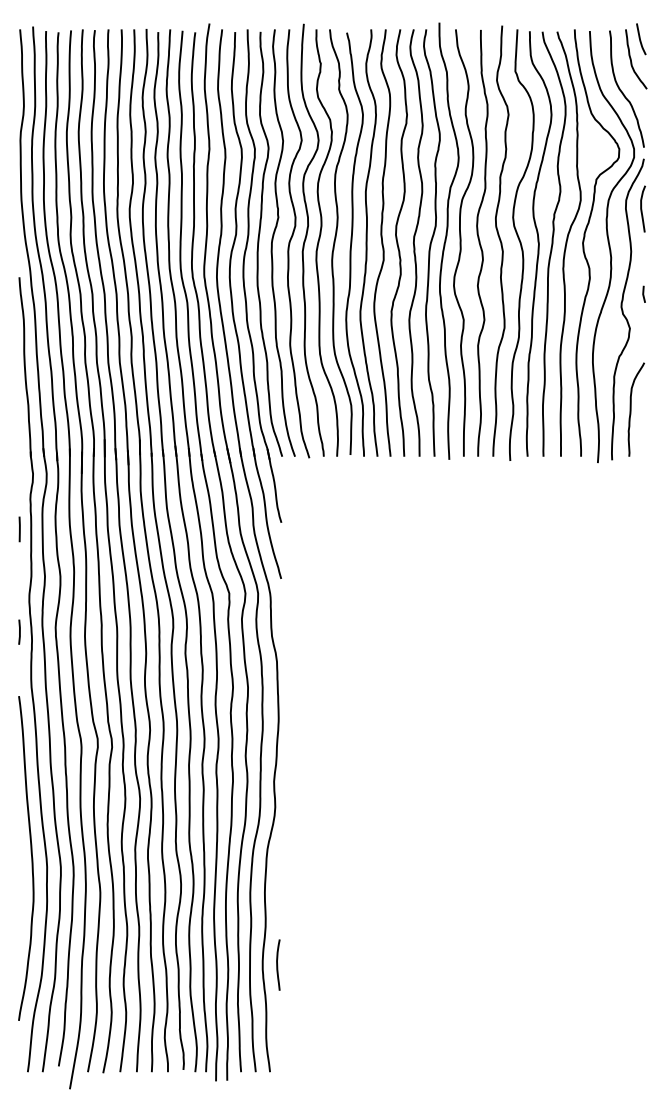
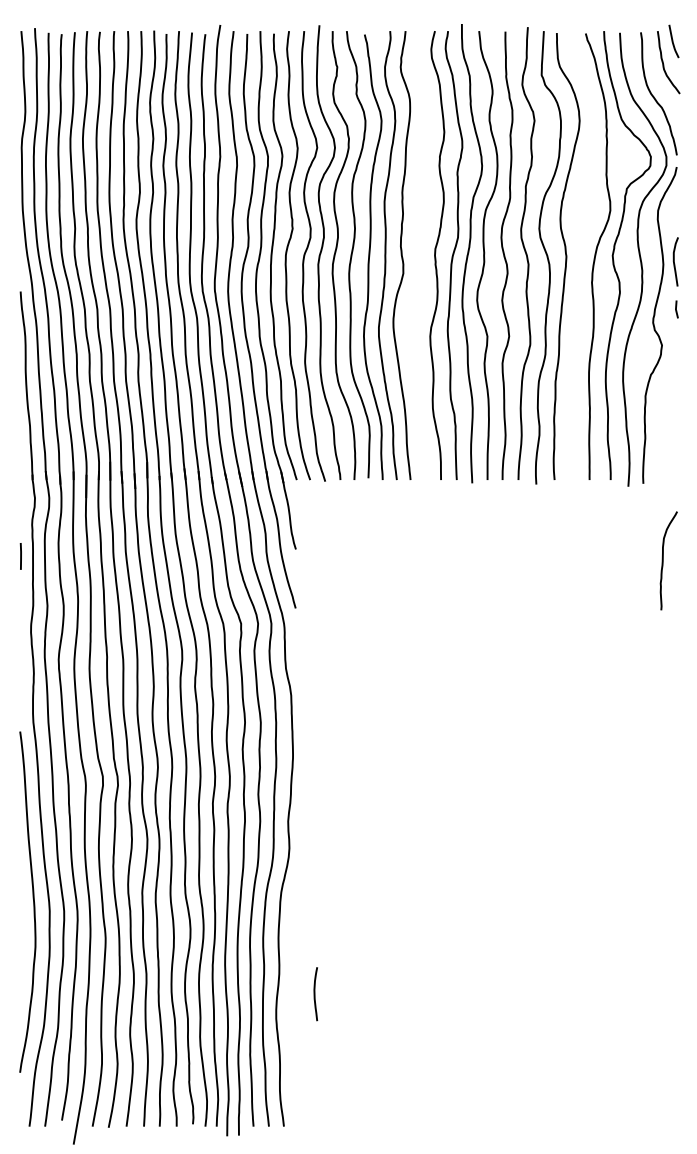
curve: (642, 208) -> (675, 261), moved
curve: (398, 242) -> (418, 254), removed
curve: (553, 243) -> (581, 256), removed
curve: (631, 409) -> (663, 560), moved
line: (19, 631) -> (20, 663), removed
curve: (278, 964) -> (315, 993), moved

